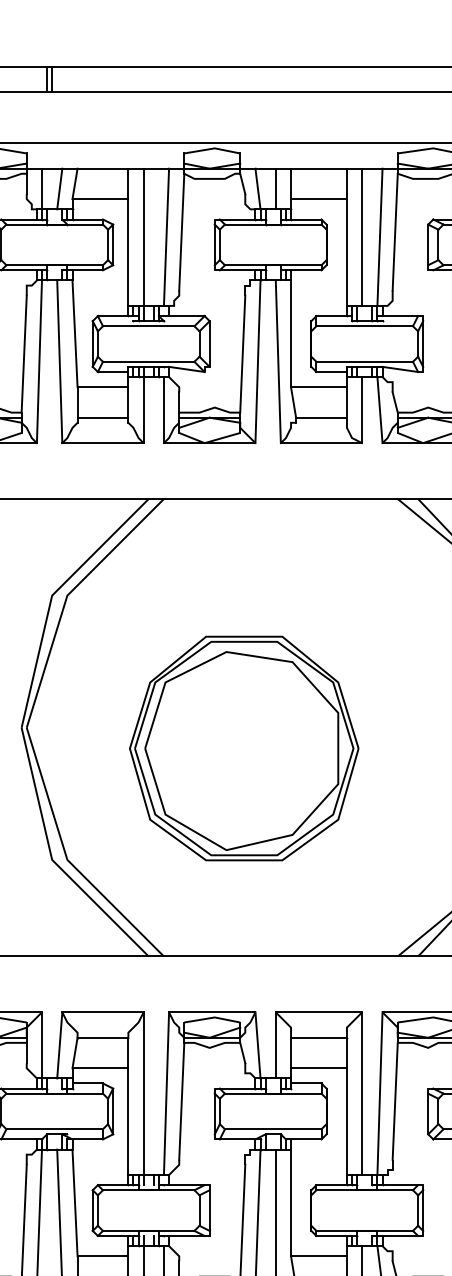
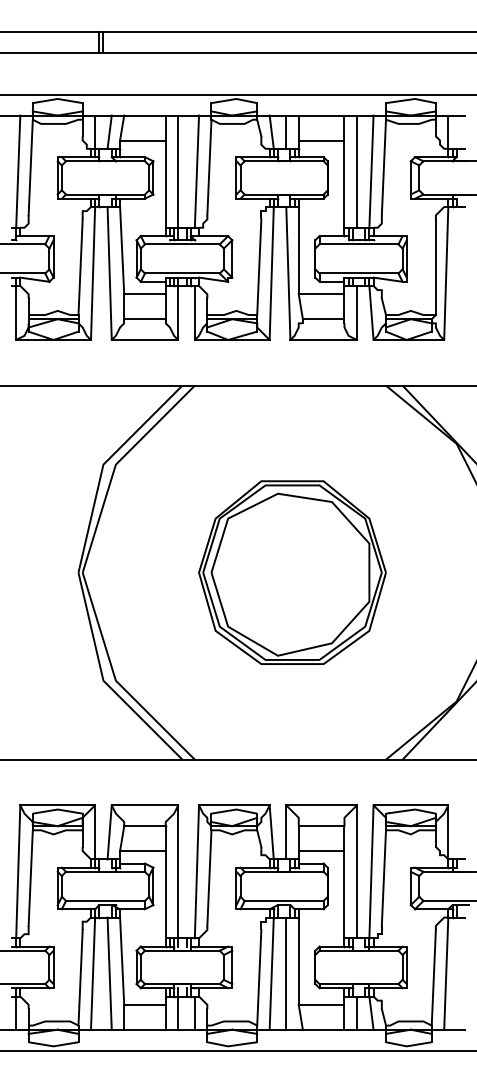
part: (244, 748) -> (292, 572), moved

